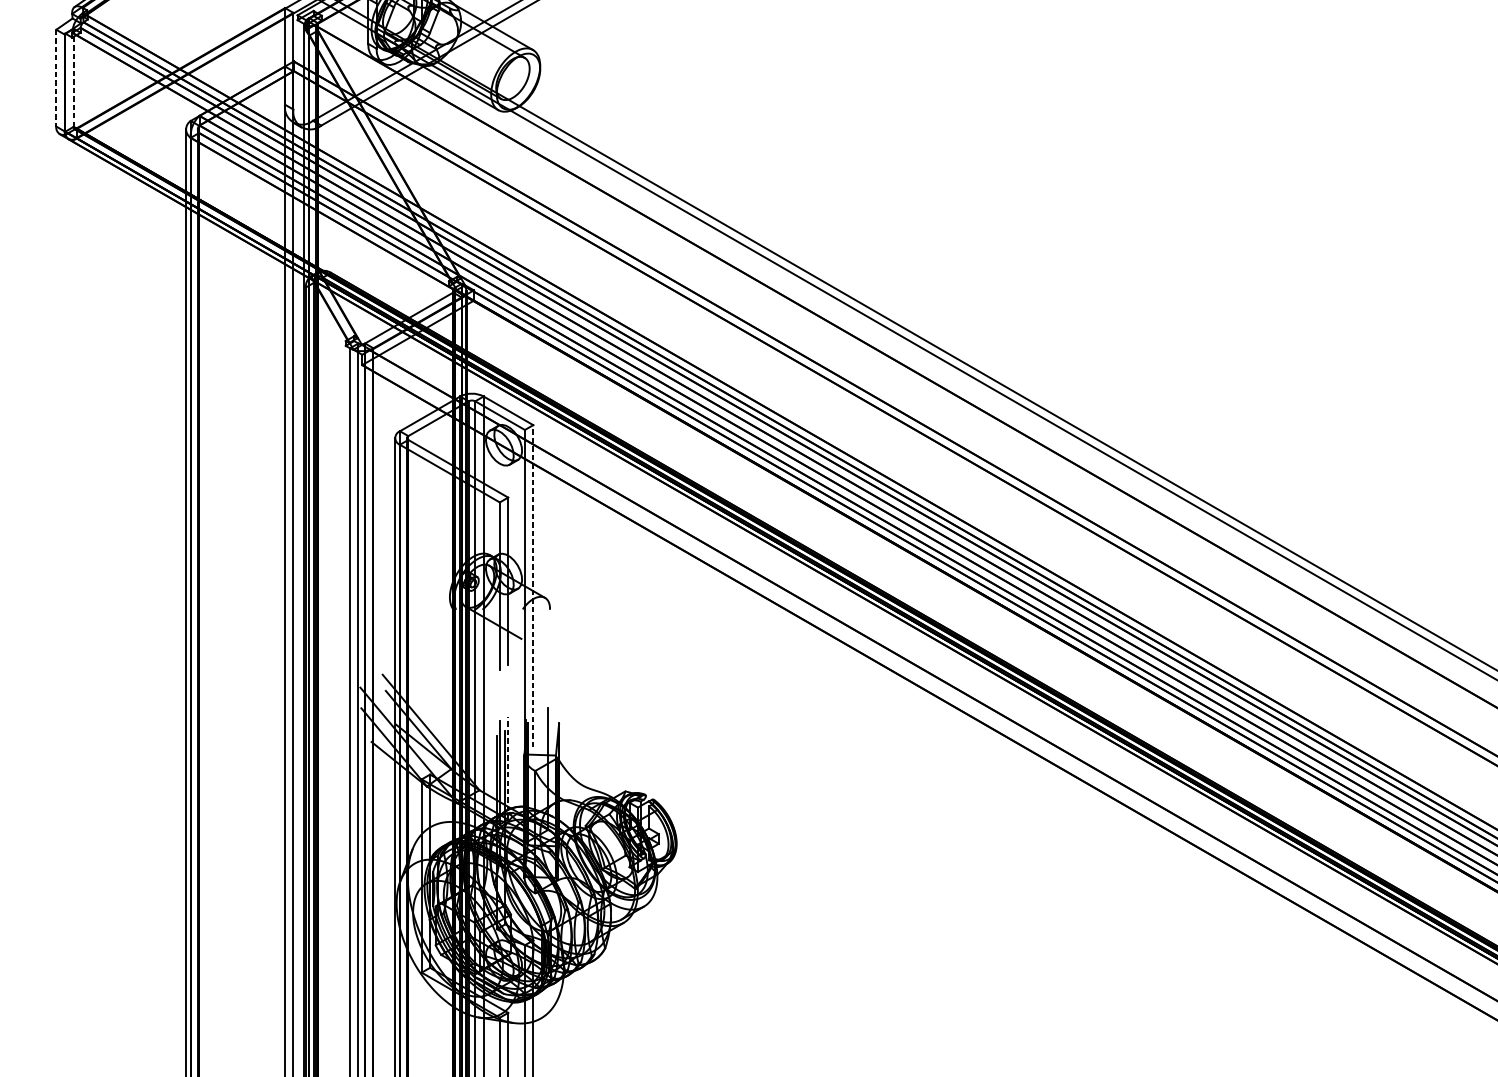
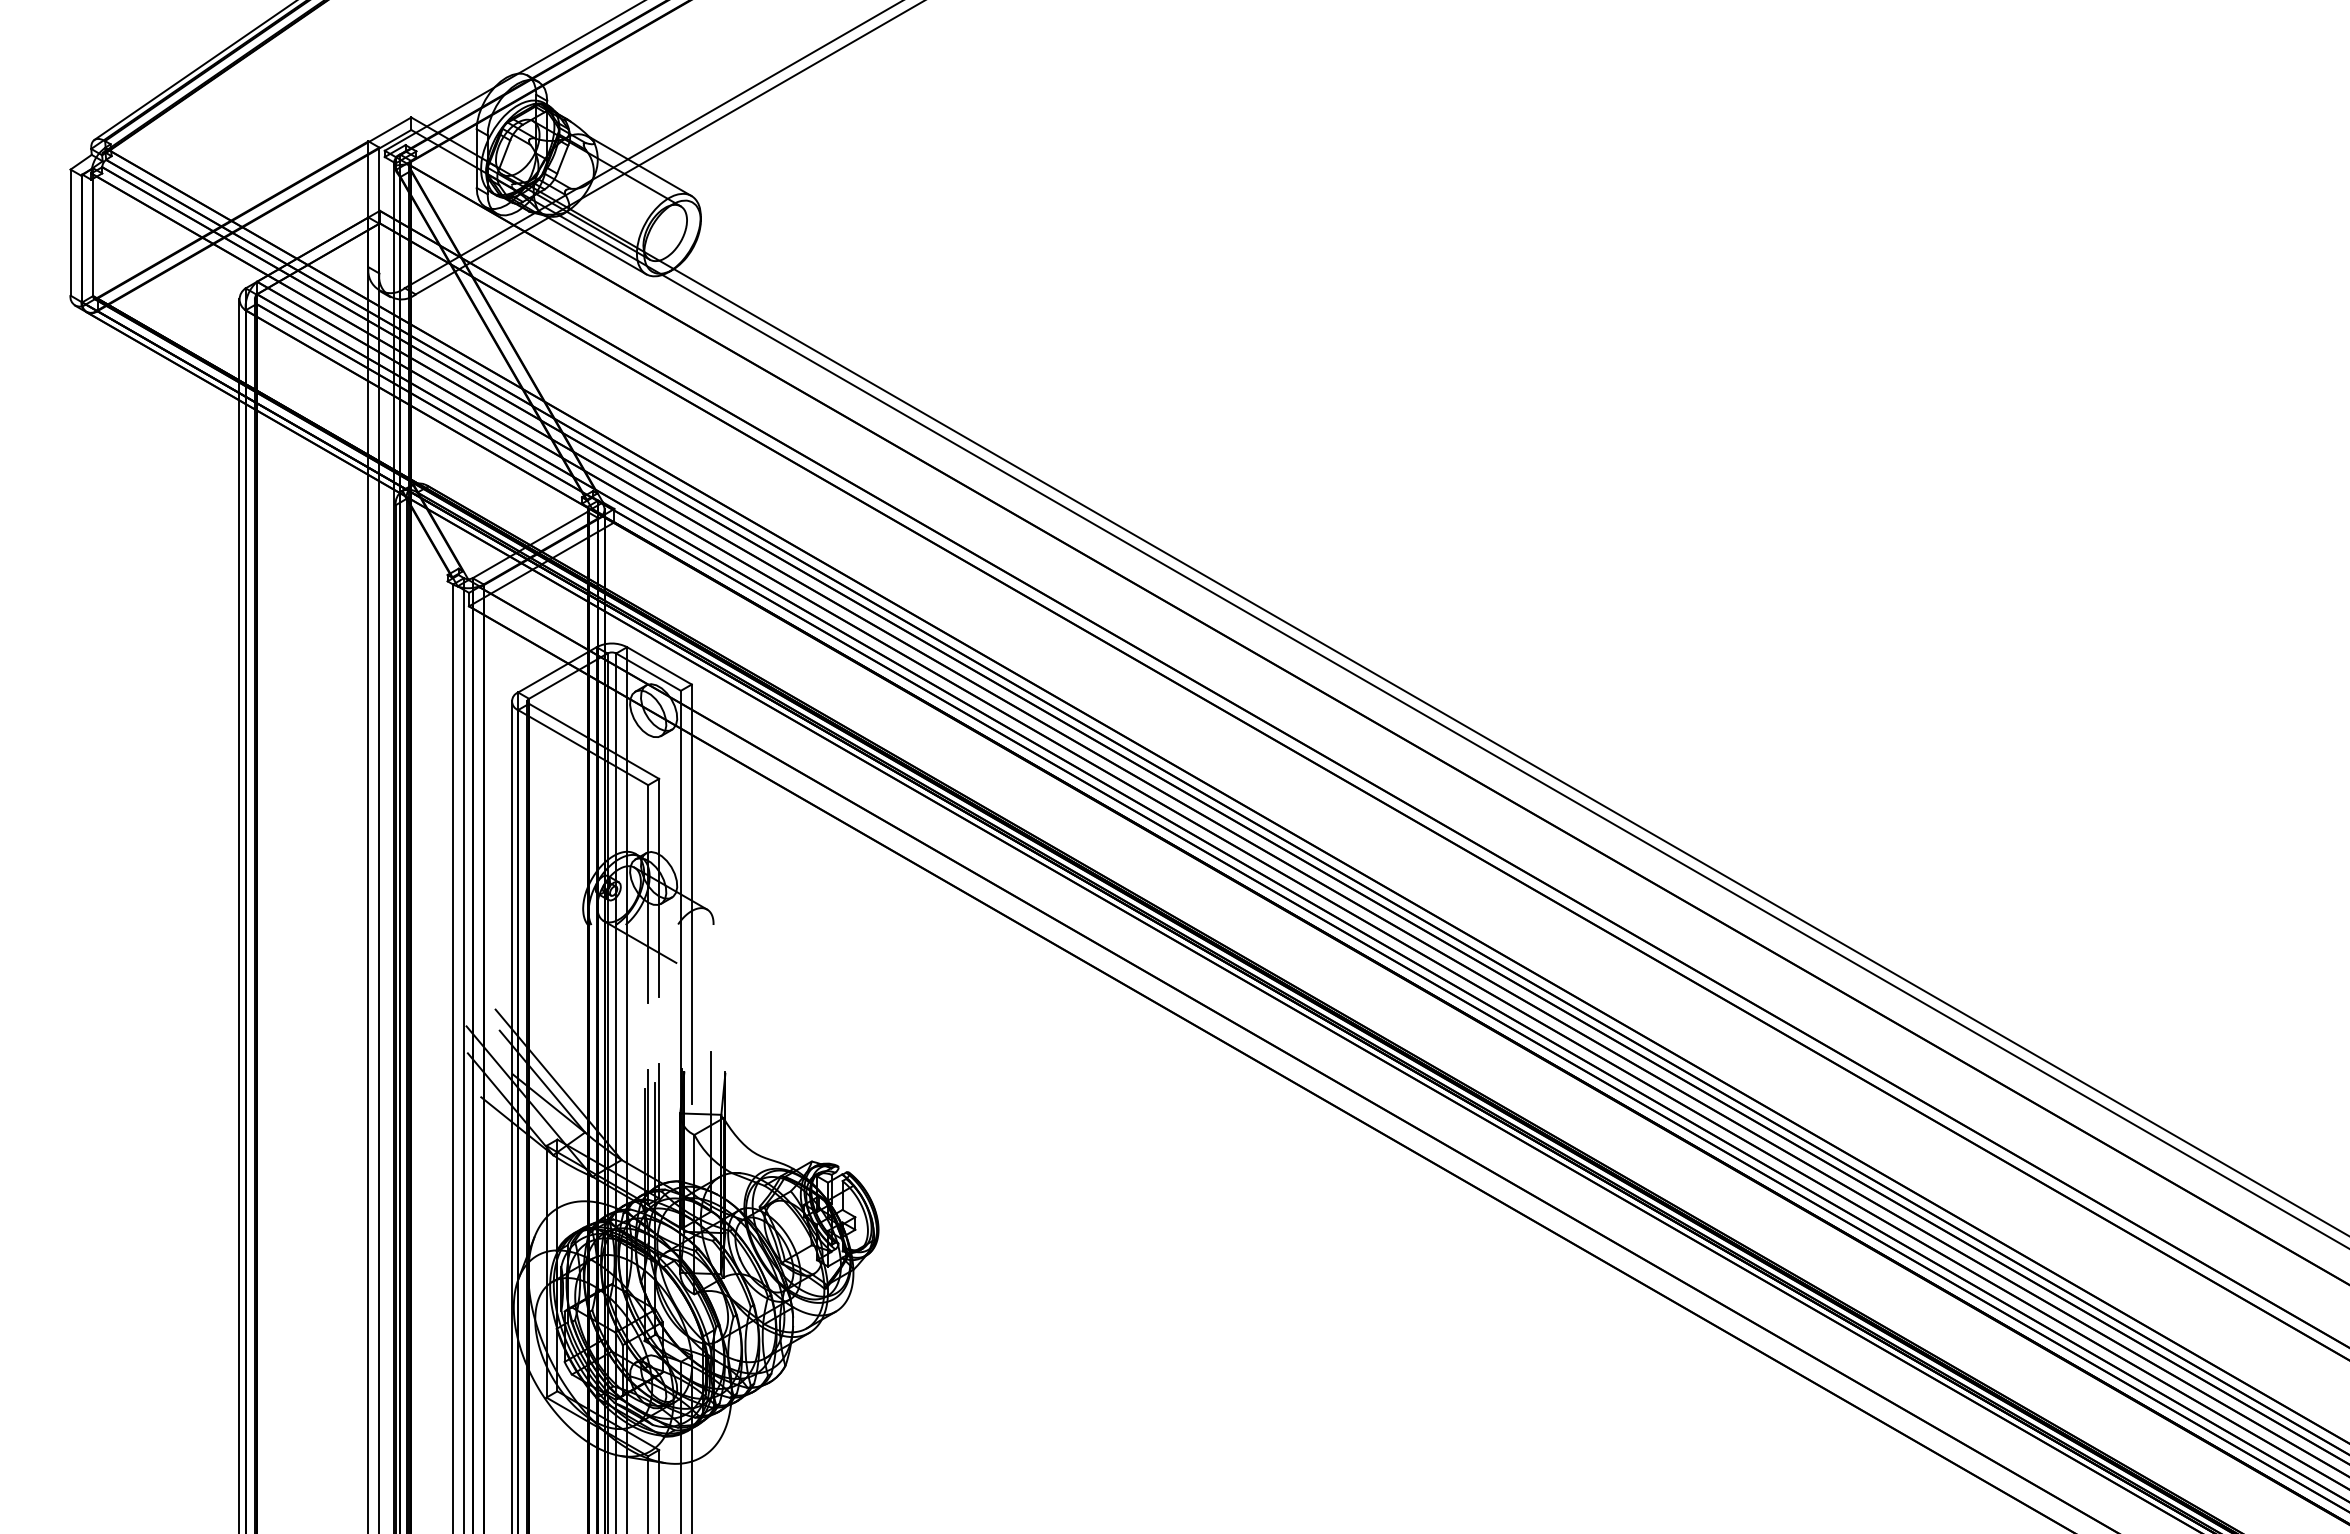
line: (56, 78) -> (70, 233), dashed -> solid
line: (73, 78) -> (93, 232), dashed -> solid
line: (533, 586) -> (691, 894), dashed -> solid
line: (508, 767) -> (659, 1130), dashed -> solid

